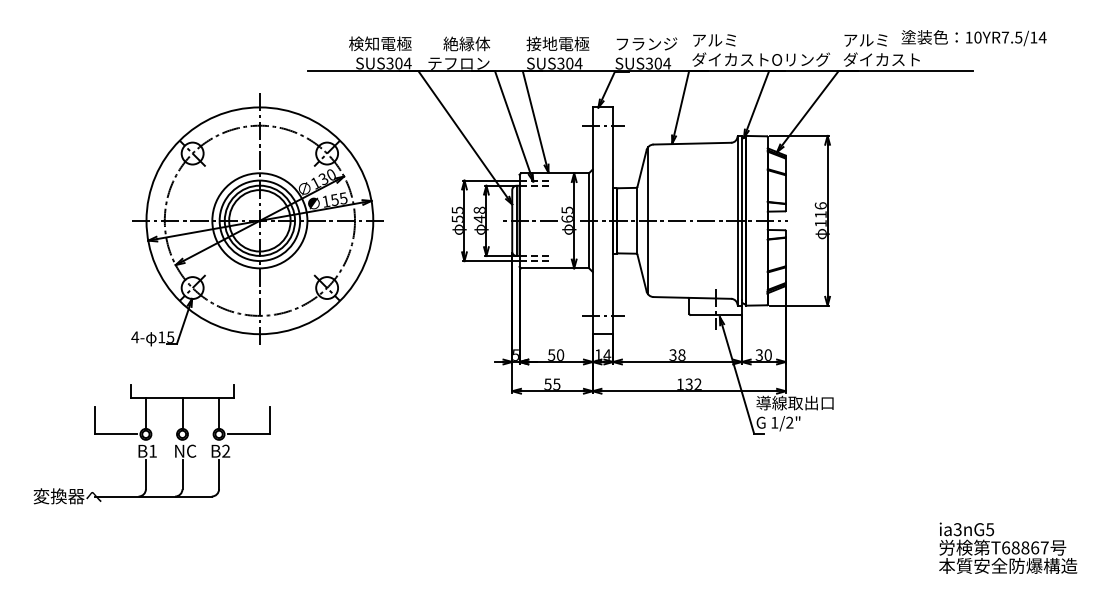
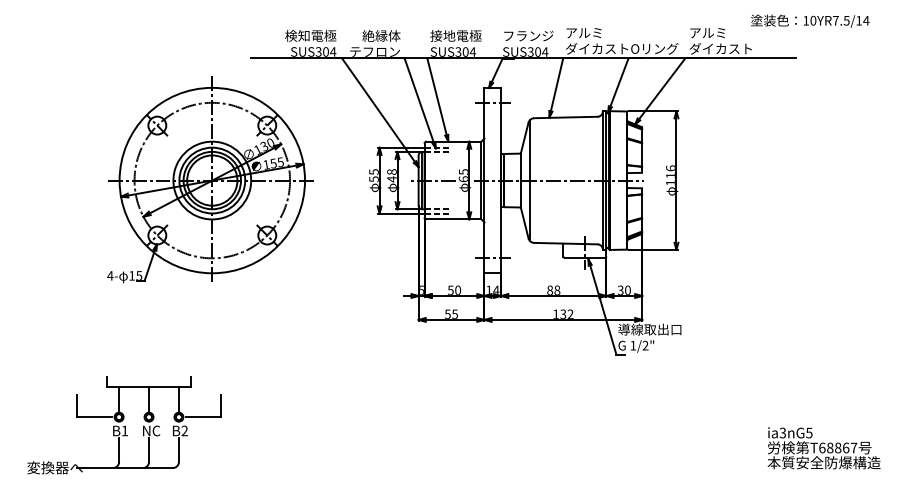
text: (974, 37) -> (810, 20), moved
text: (673, 354) -> (550, 289), 38 -> 88
part: (152, 444) -> (124, 425), moved

